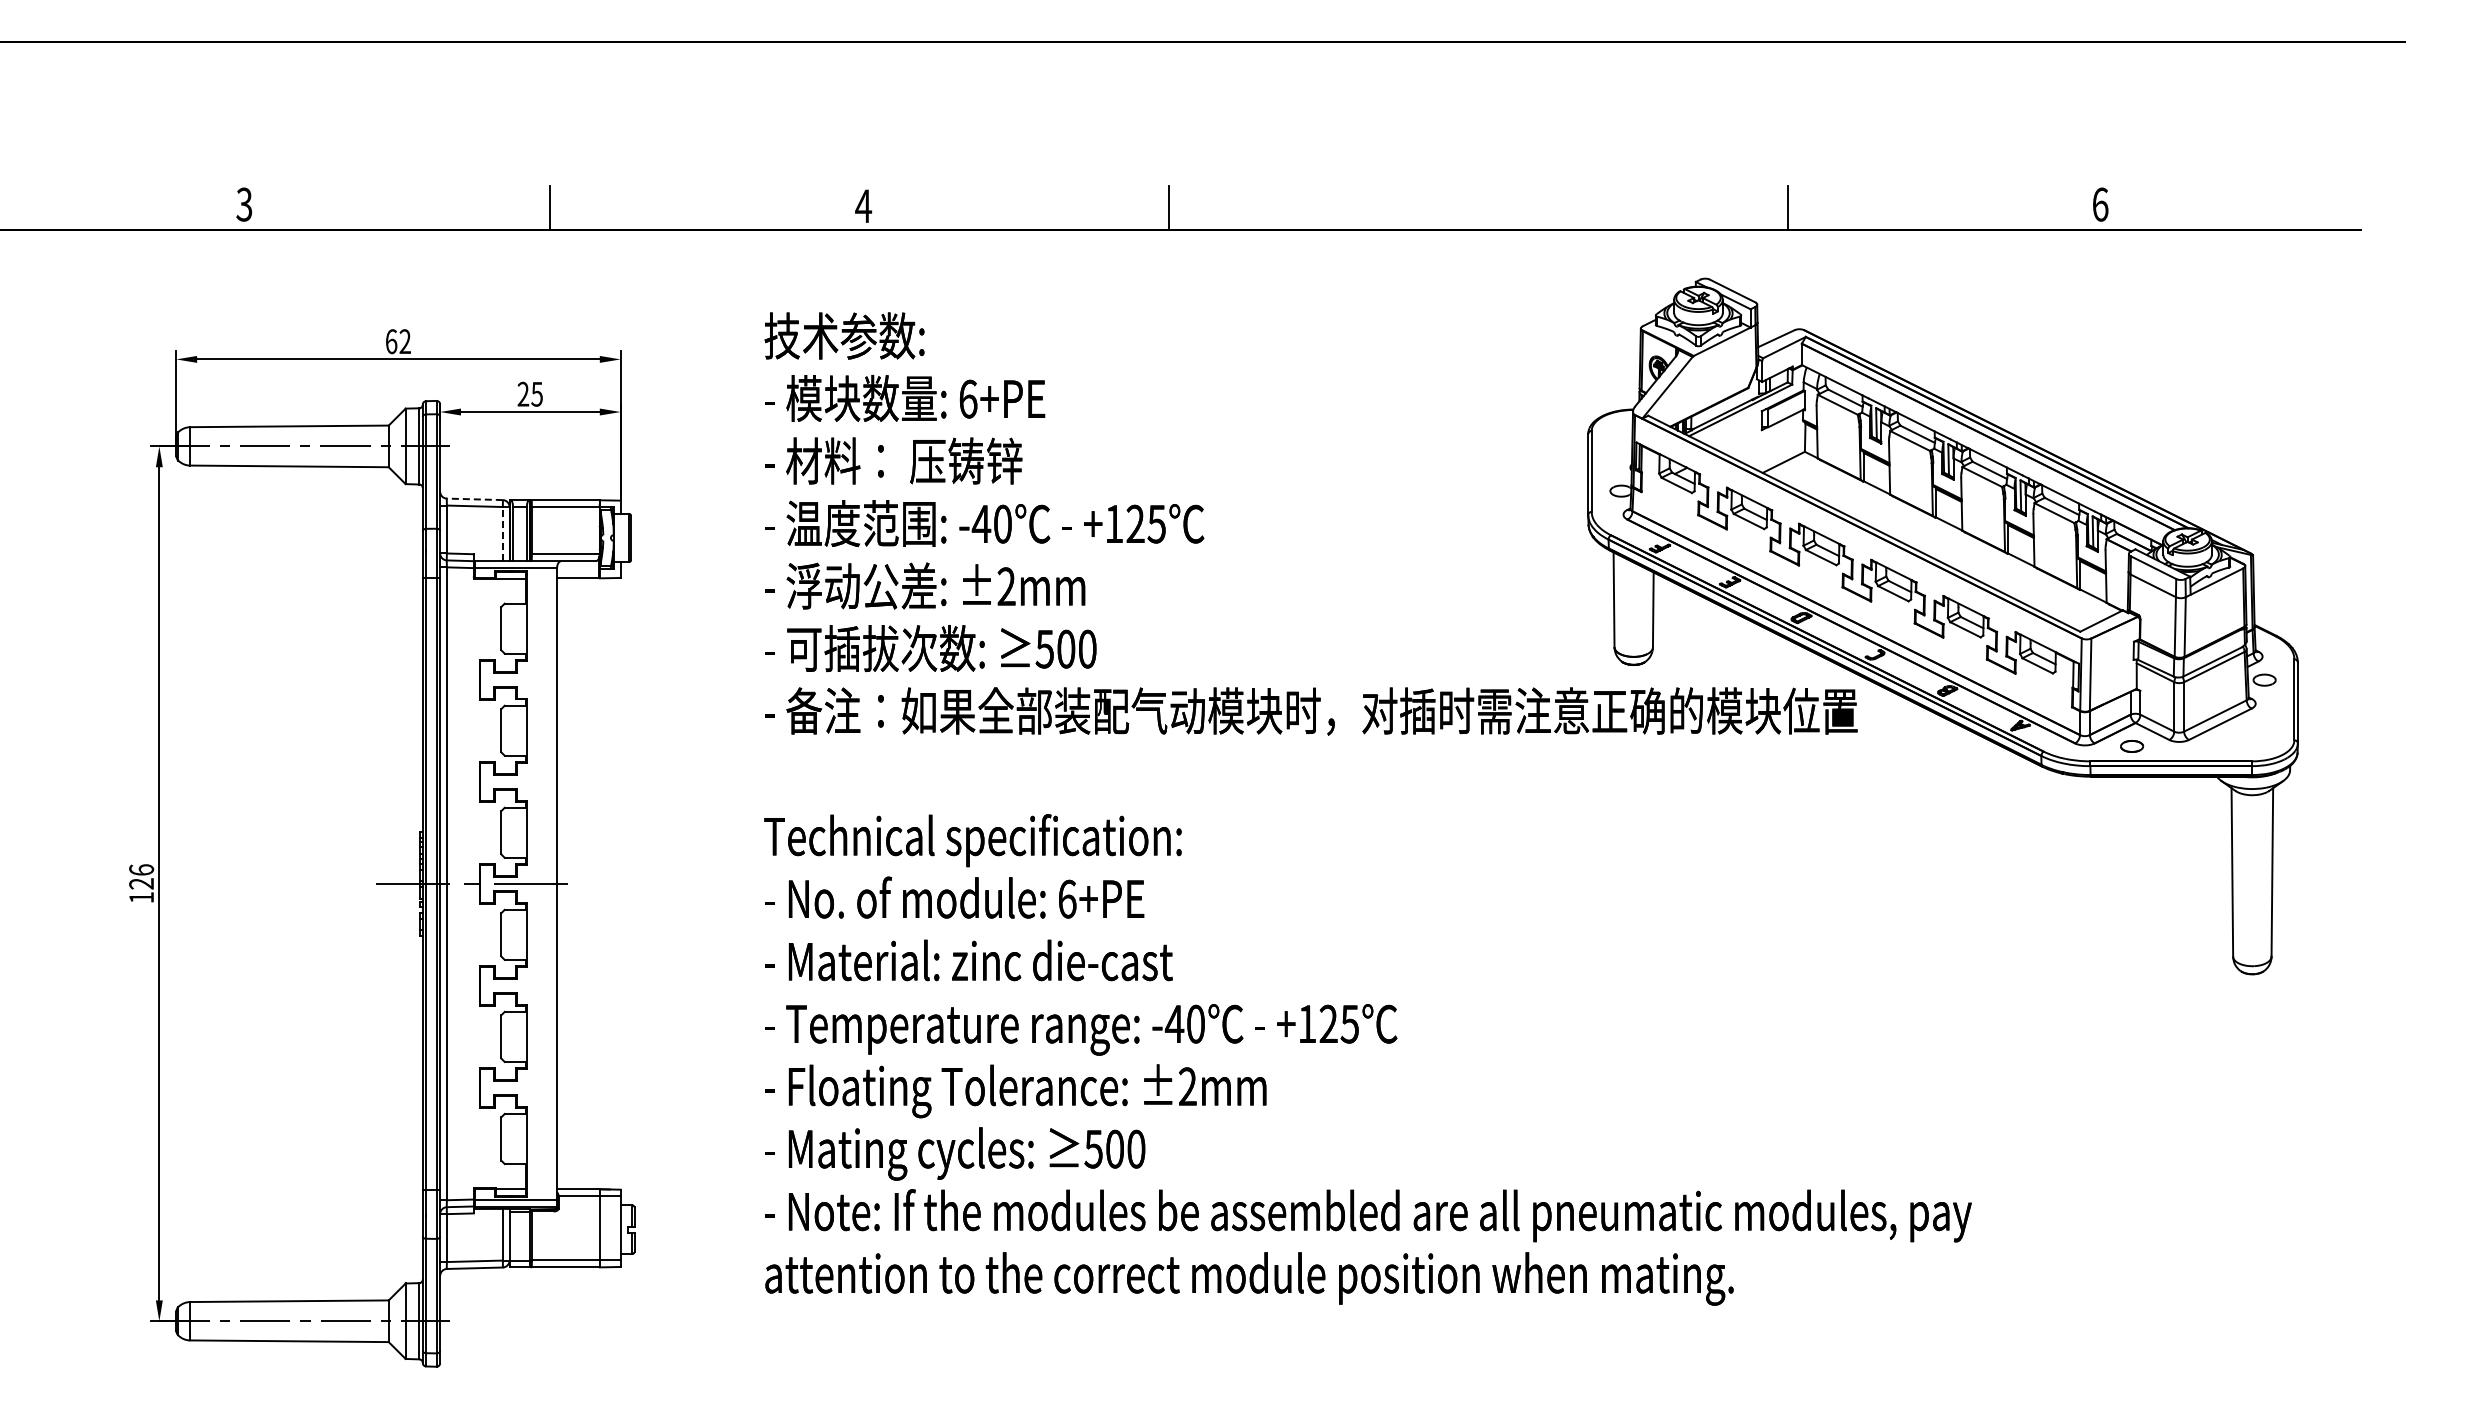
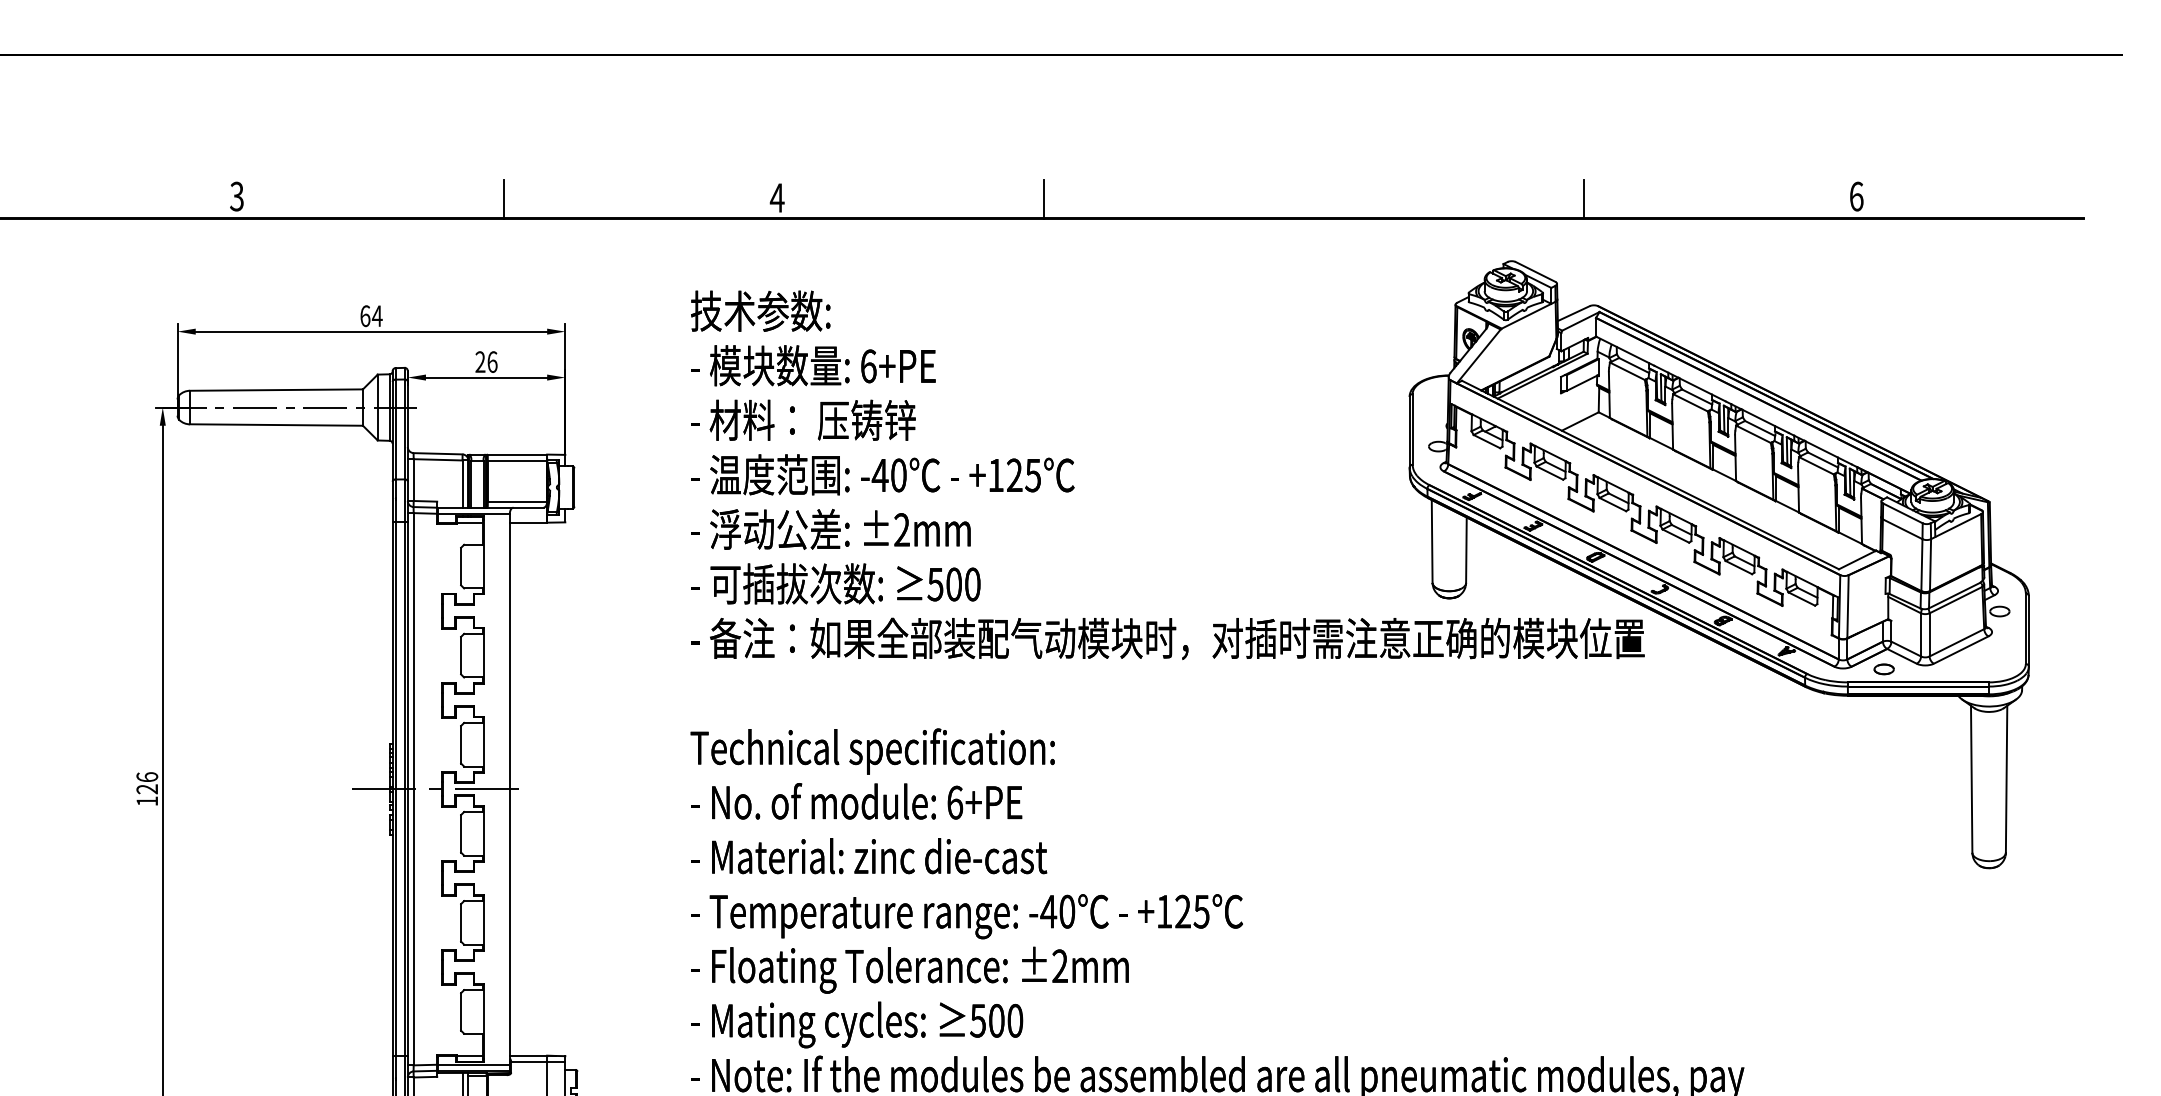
text: (405, 341) -> (377, 316), 62 -> 64
text: (537, 393) -> (492, 361), 25 -> 26
line: (474, 499) -> (437, 453), dashed -> solid
line: (502, 533) -> (462, 483), dashed -> solid

